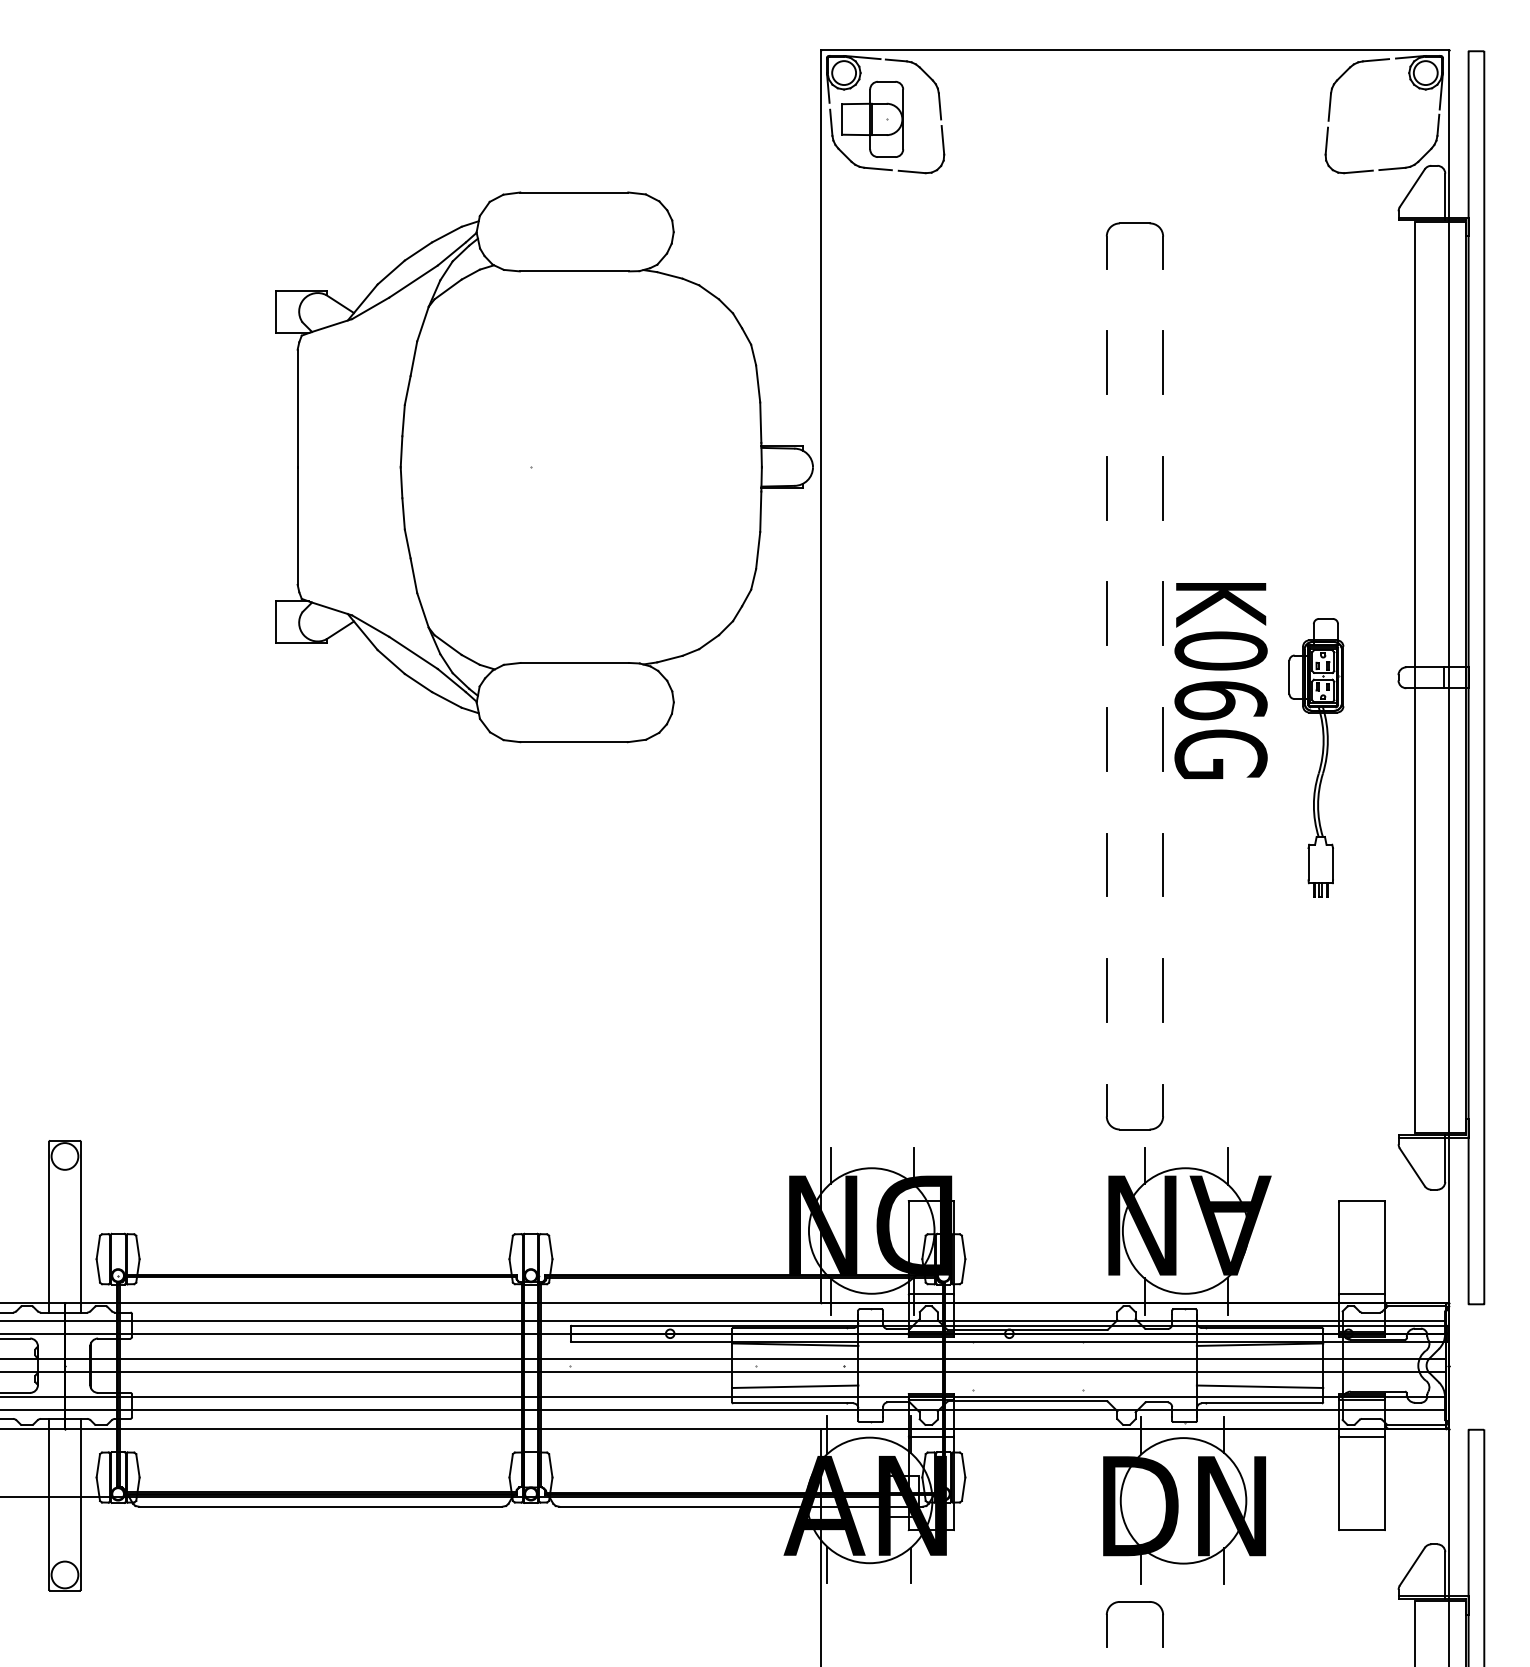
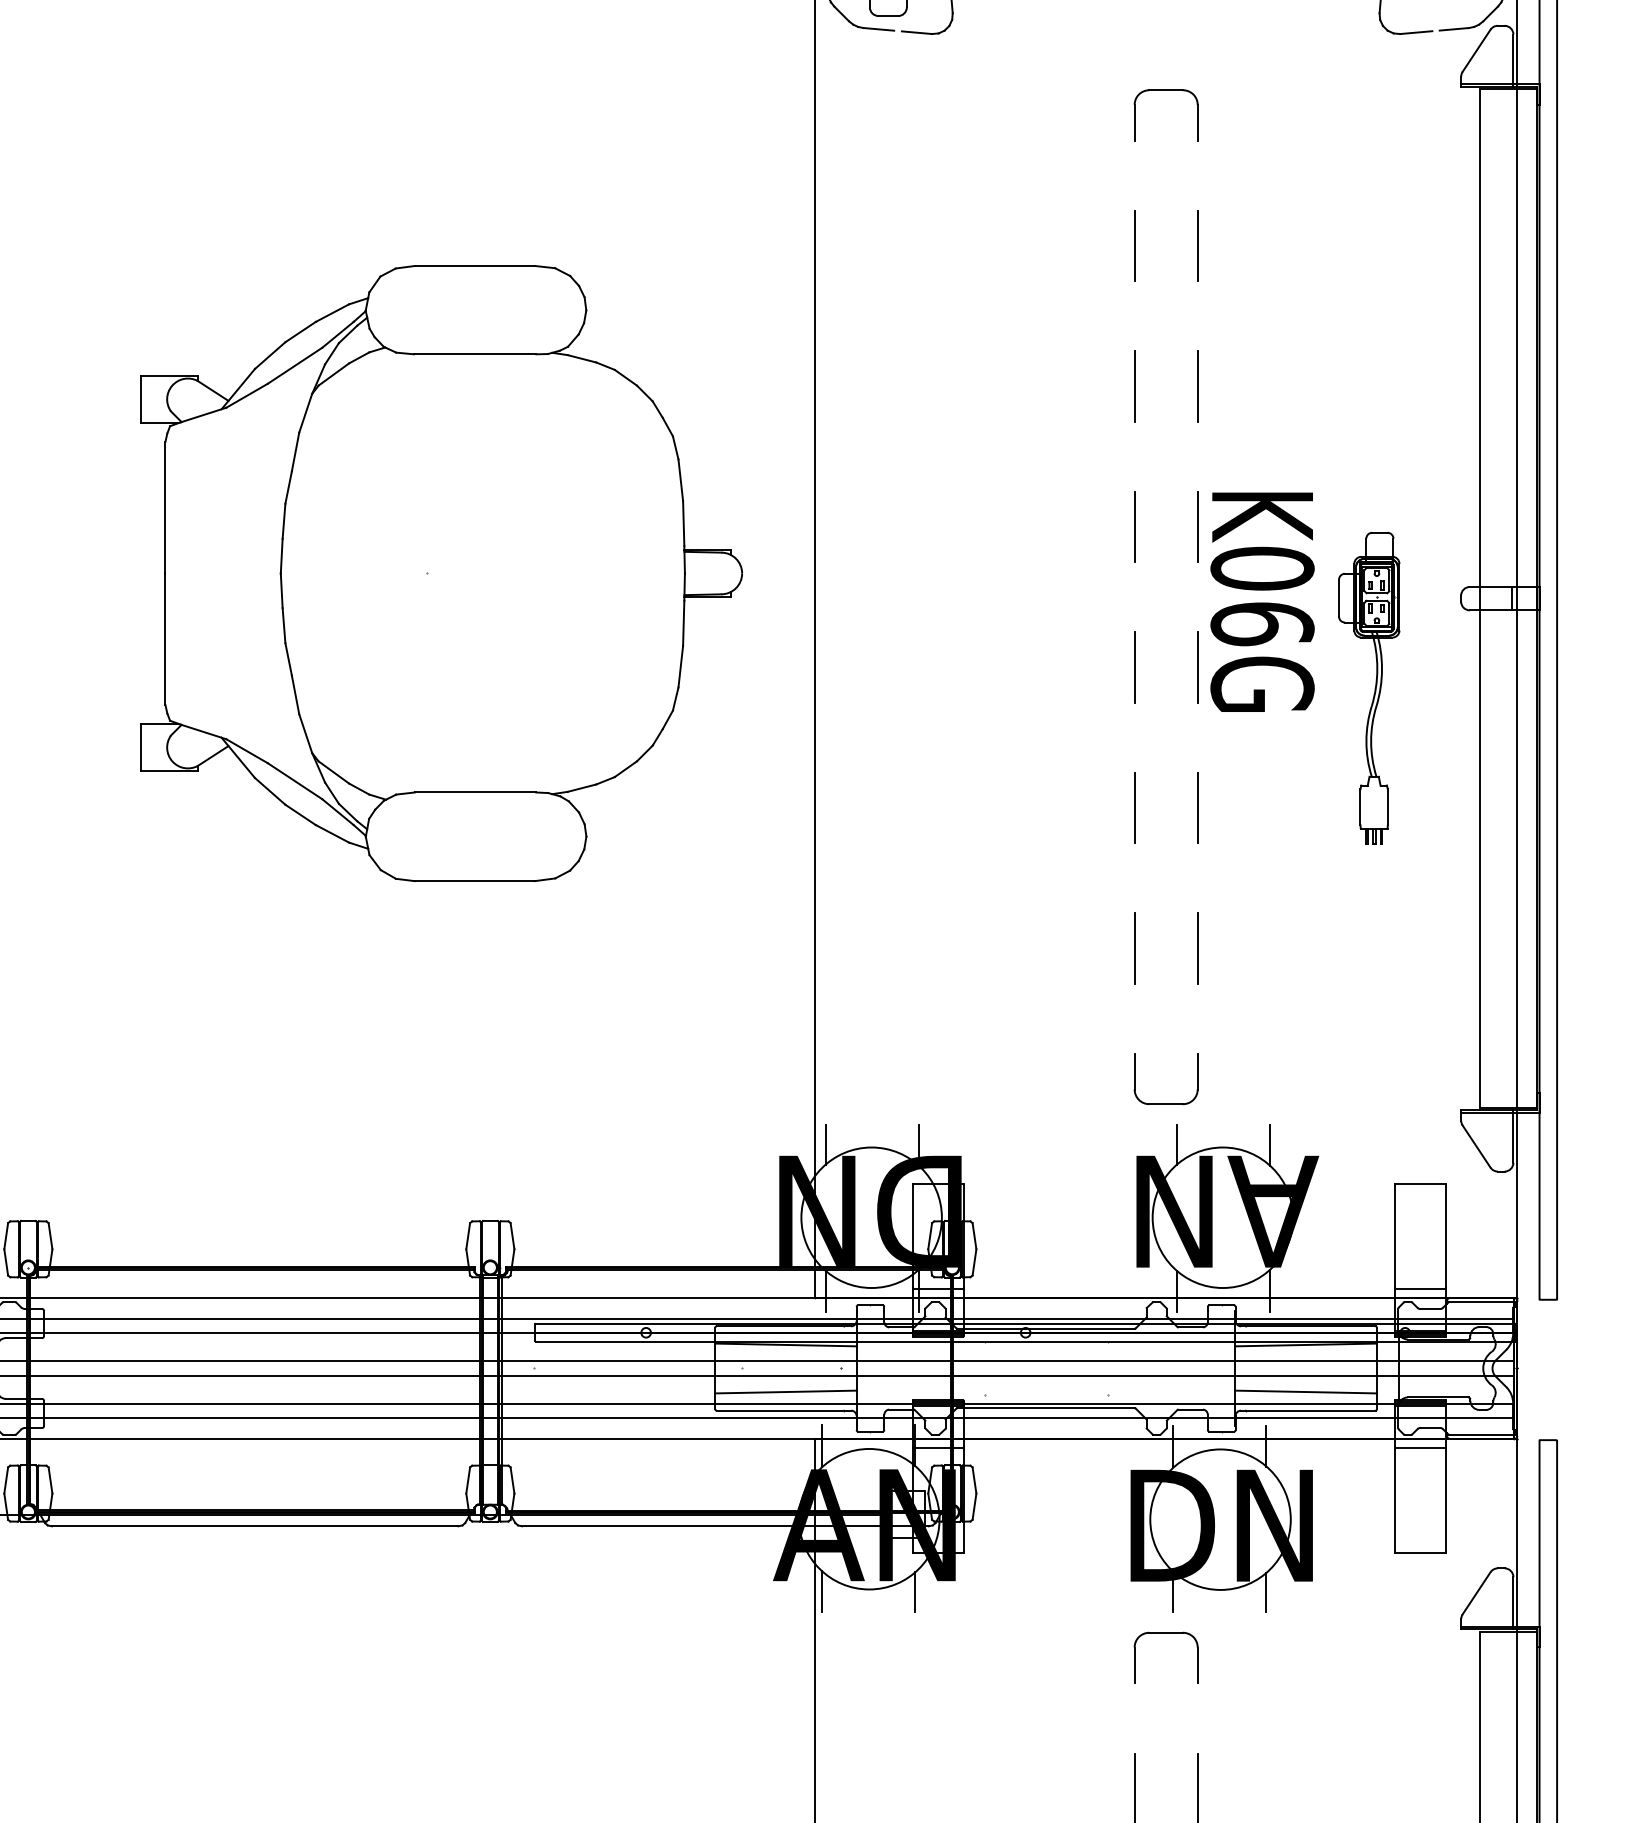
part: (544, 467) -> (441, 573), moved

